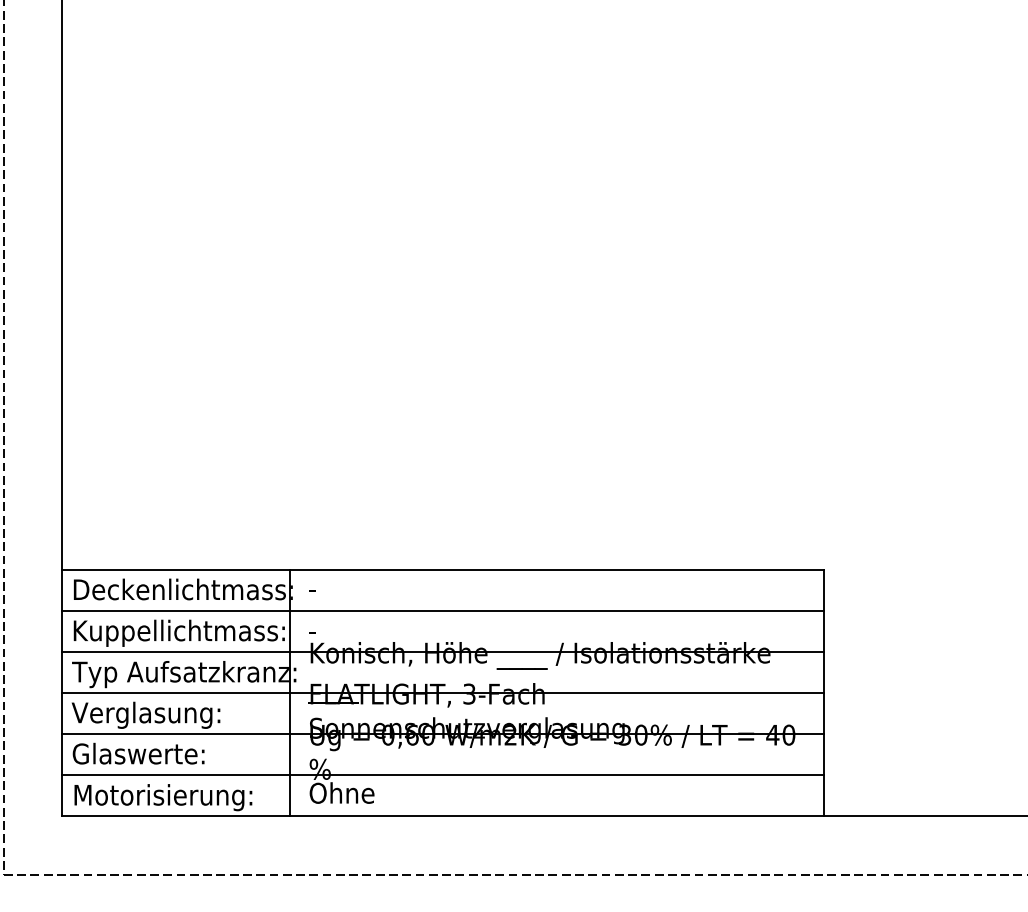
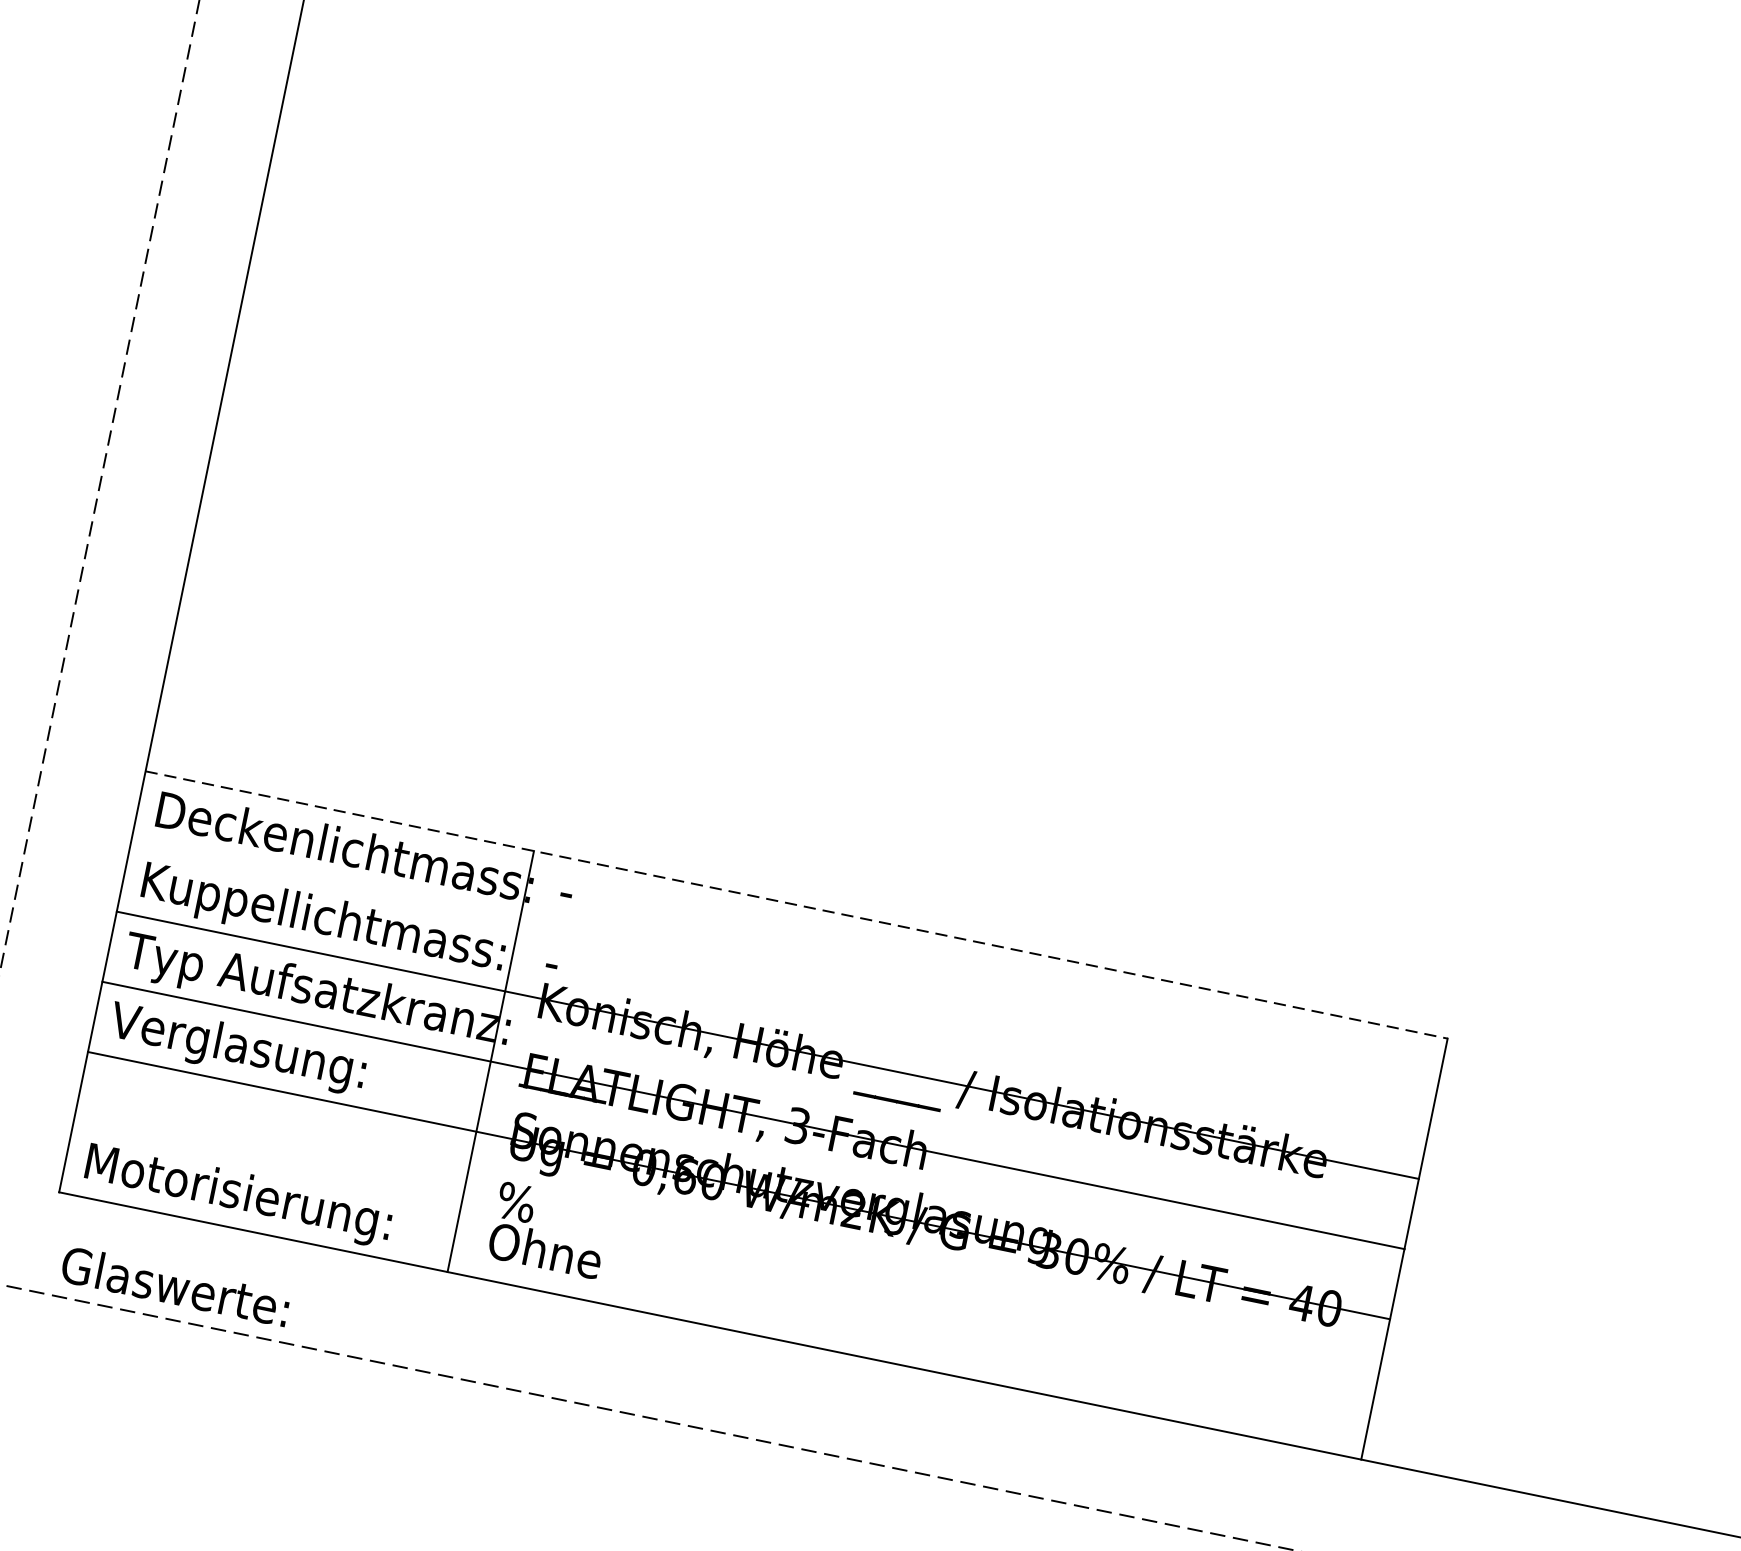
line: (443, 570) -> (796, 905), solid -> dashed
line: (443, 611) -> (782, 975), removed
text: (138, 753) -> (175, 1285), moved
line: (443, 775) -> (724, 1256), removed

